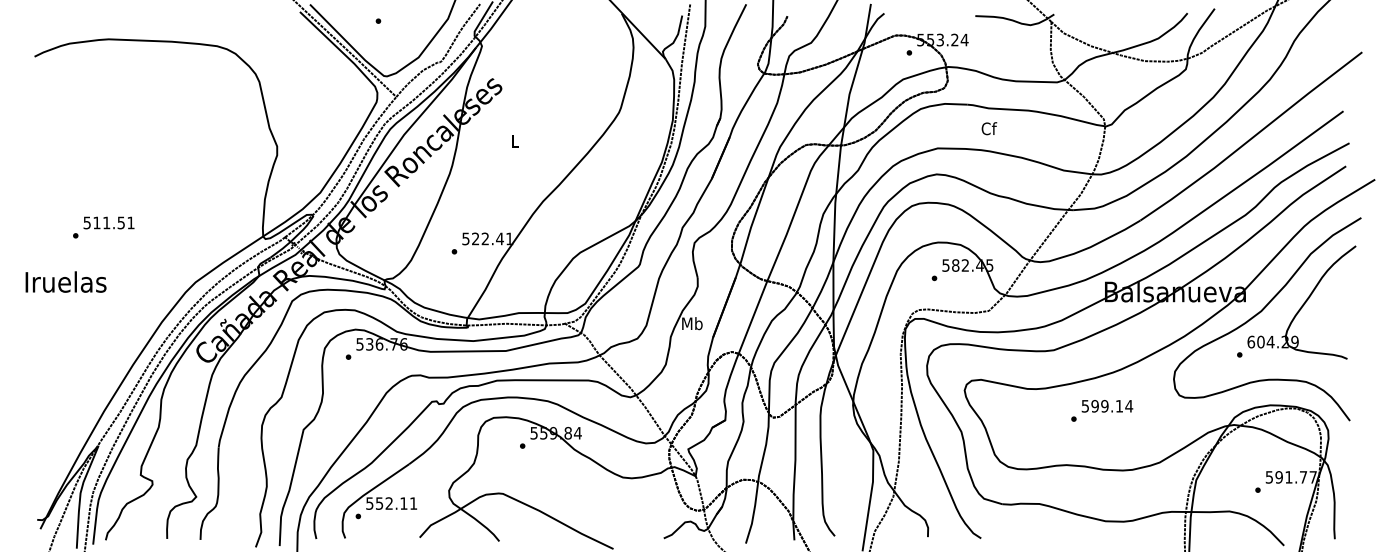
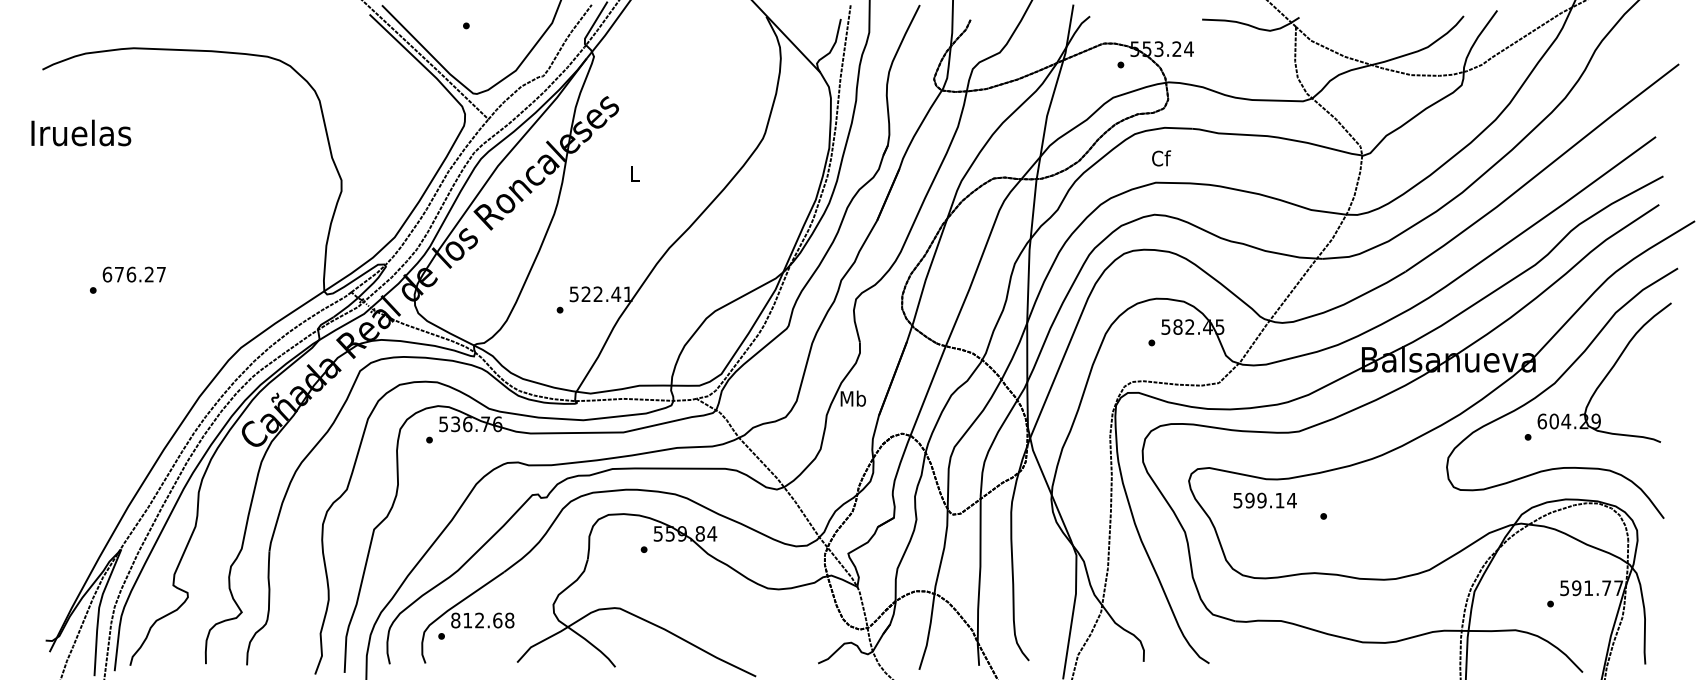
text: (989, 128) -> (1161, 158), moved
text: (108, 222) -> (133, 274), 511.51 -> 676.27
text: (65, 281) -> (80, 132), moved
text: (1107, 406) -> (1265, 500), moved
text: (391, 503) -> (482, 620), 552.11 -> 812.68

